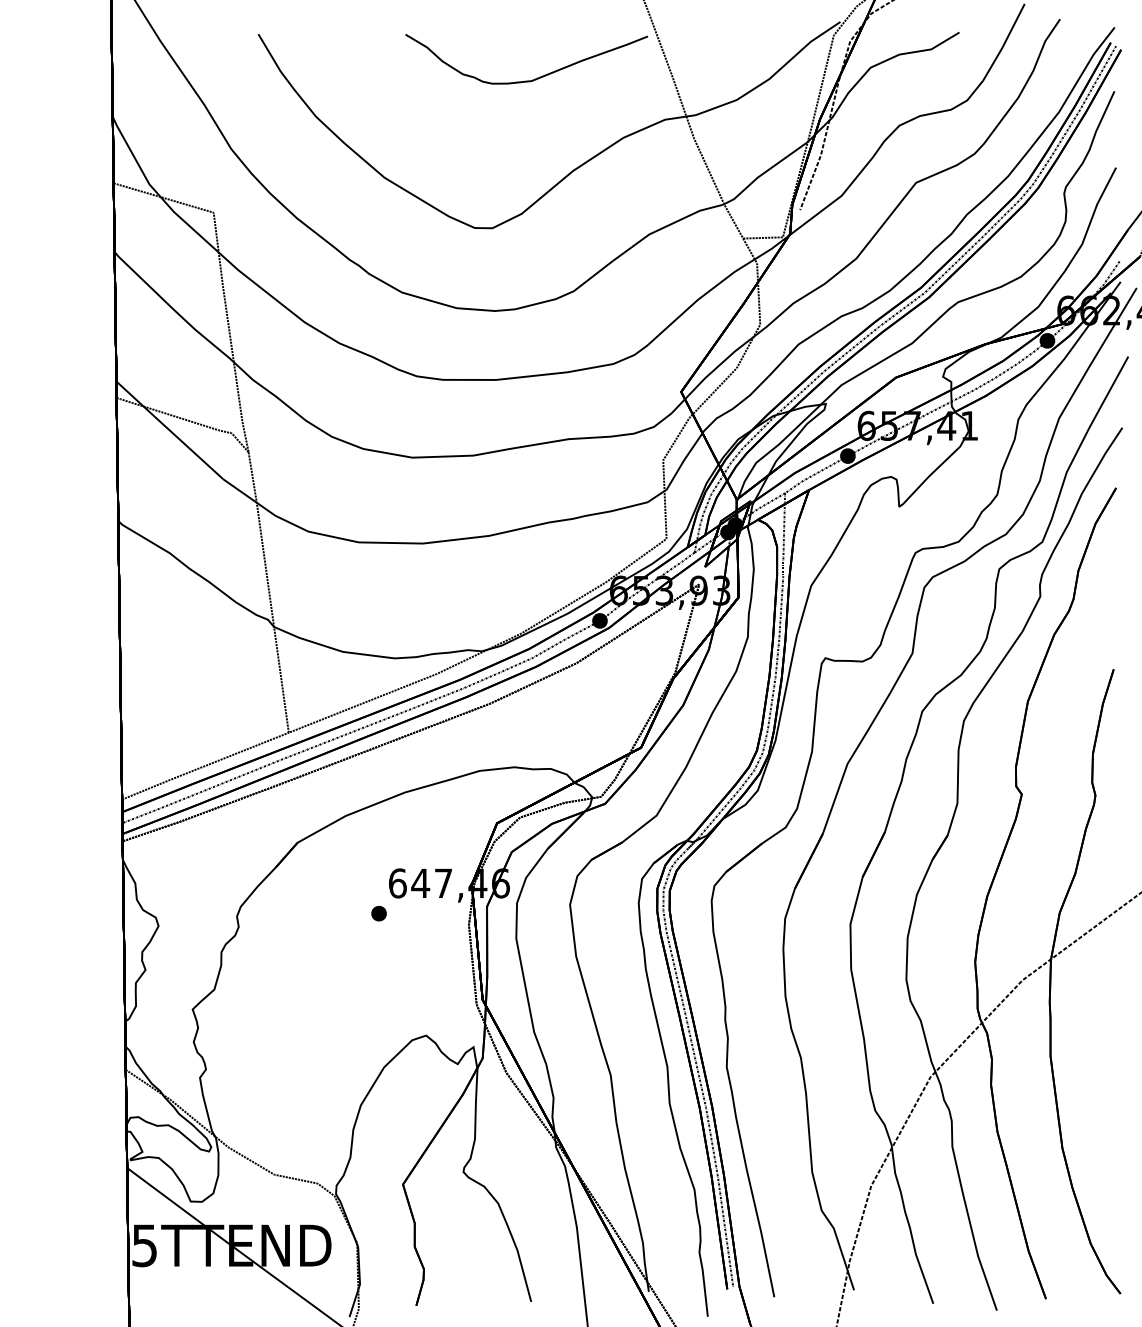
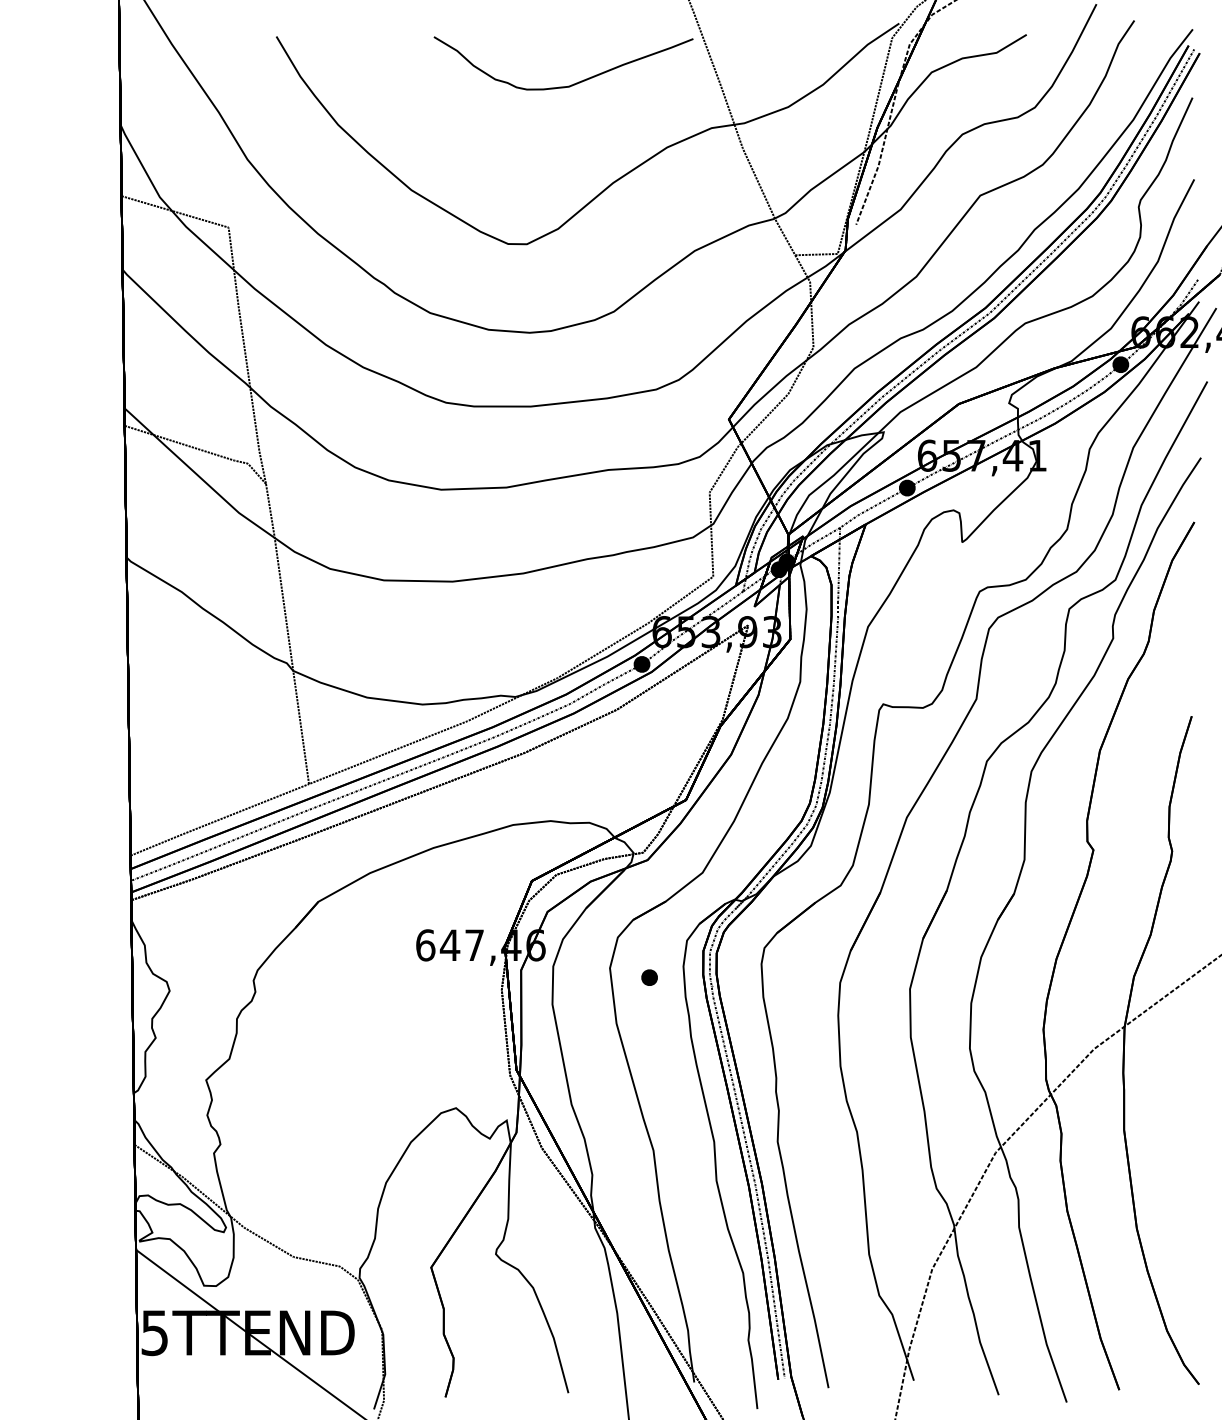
part: (378, 913) -> (649, 977), moved

